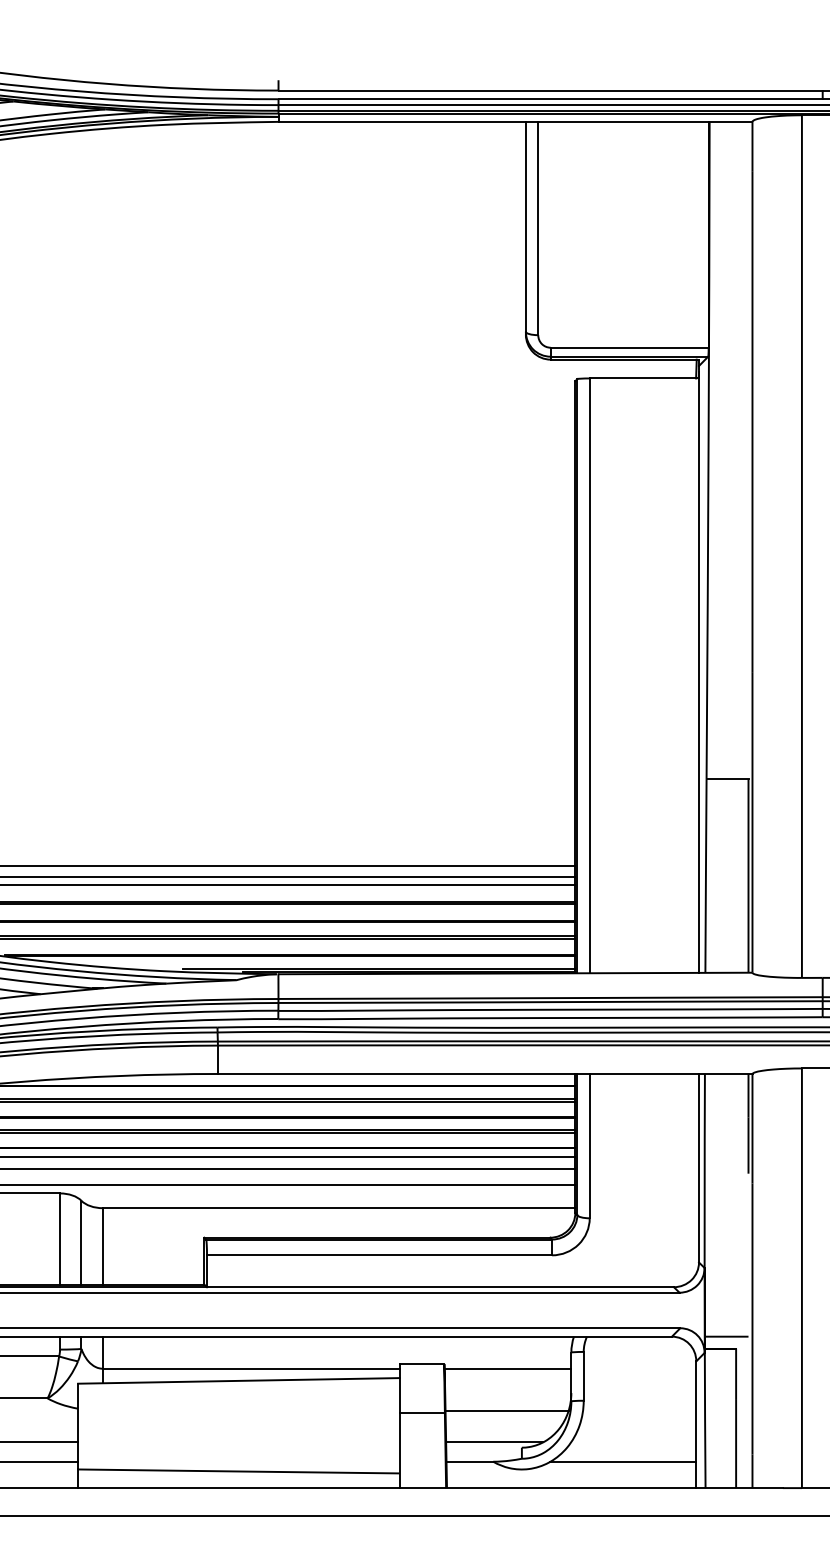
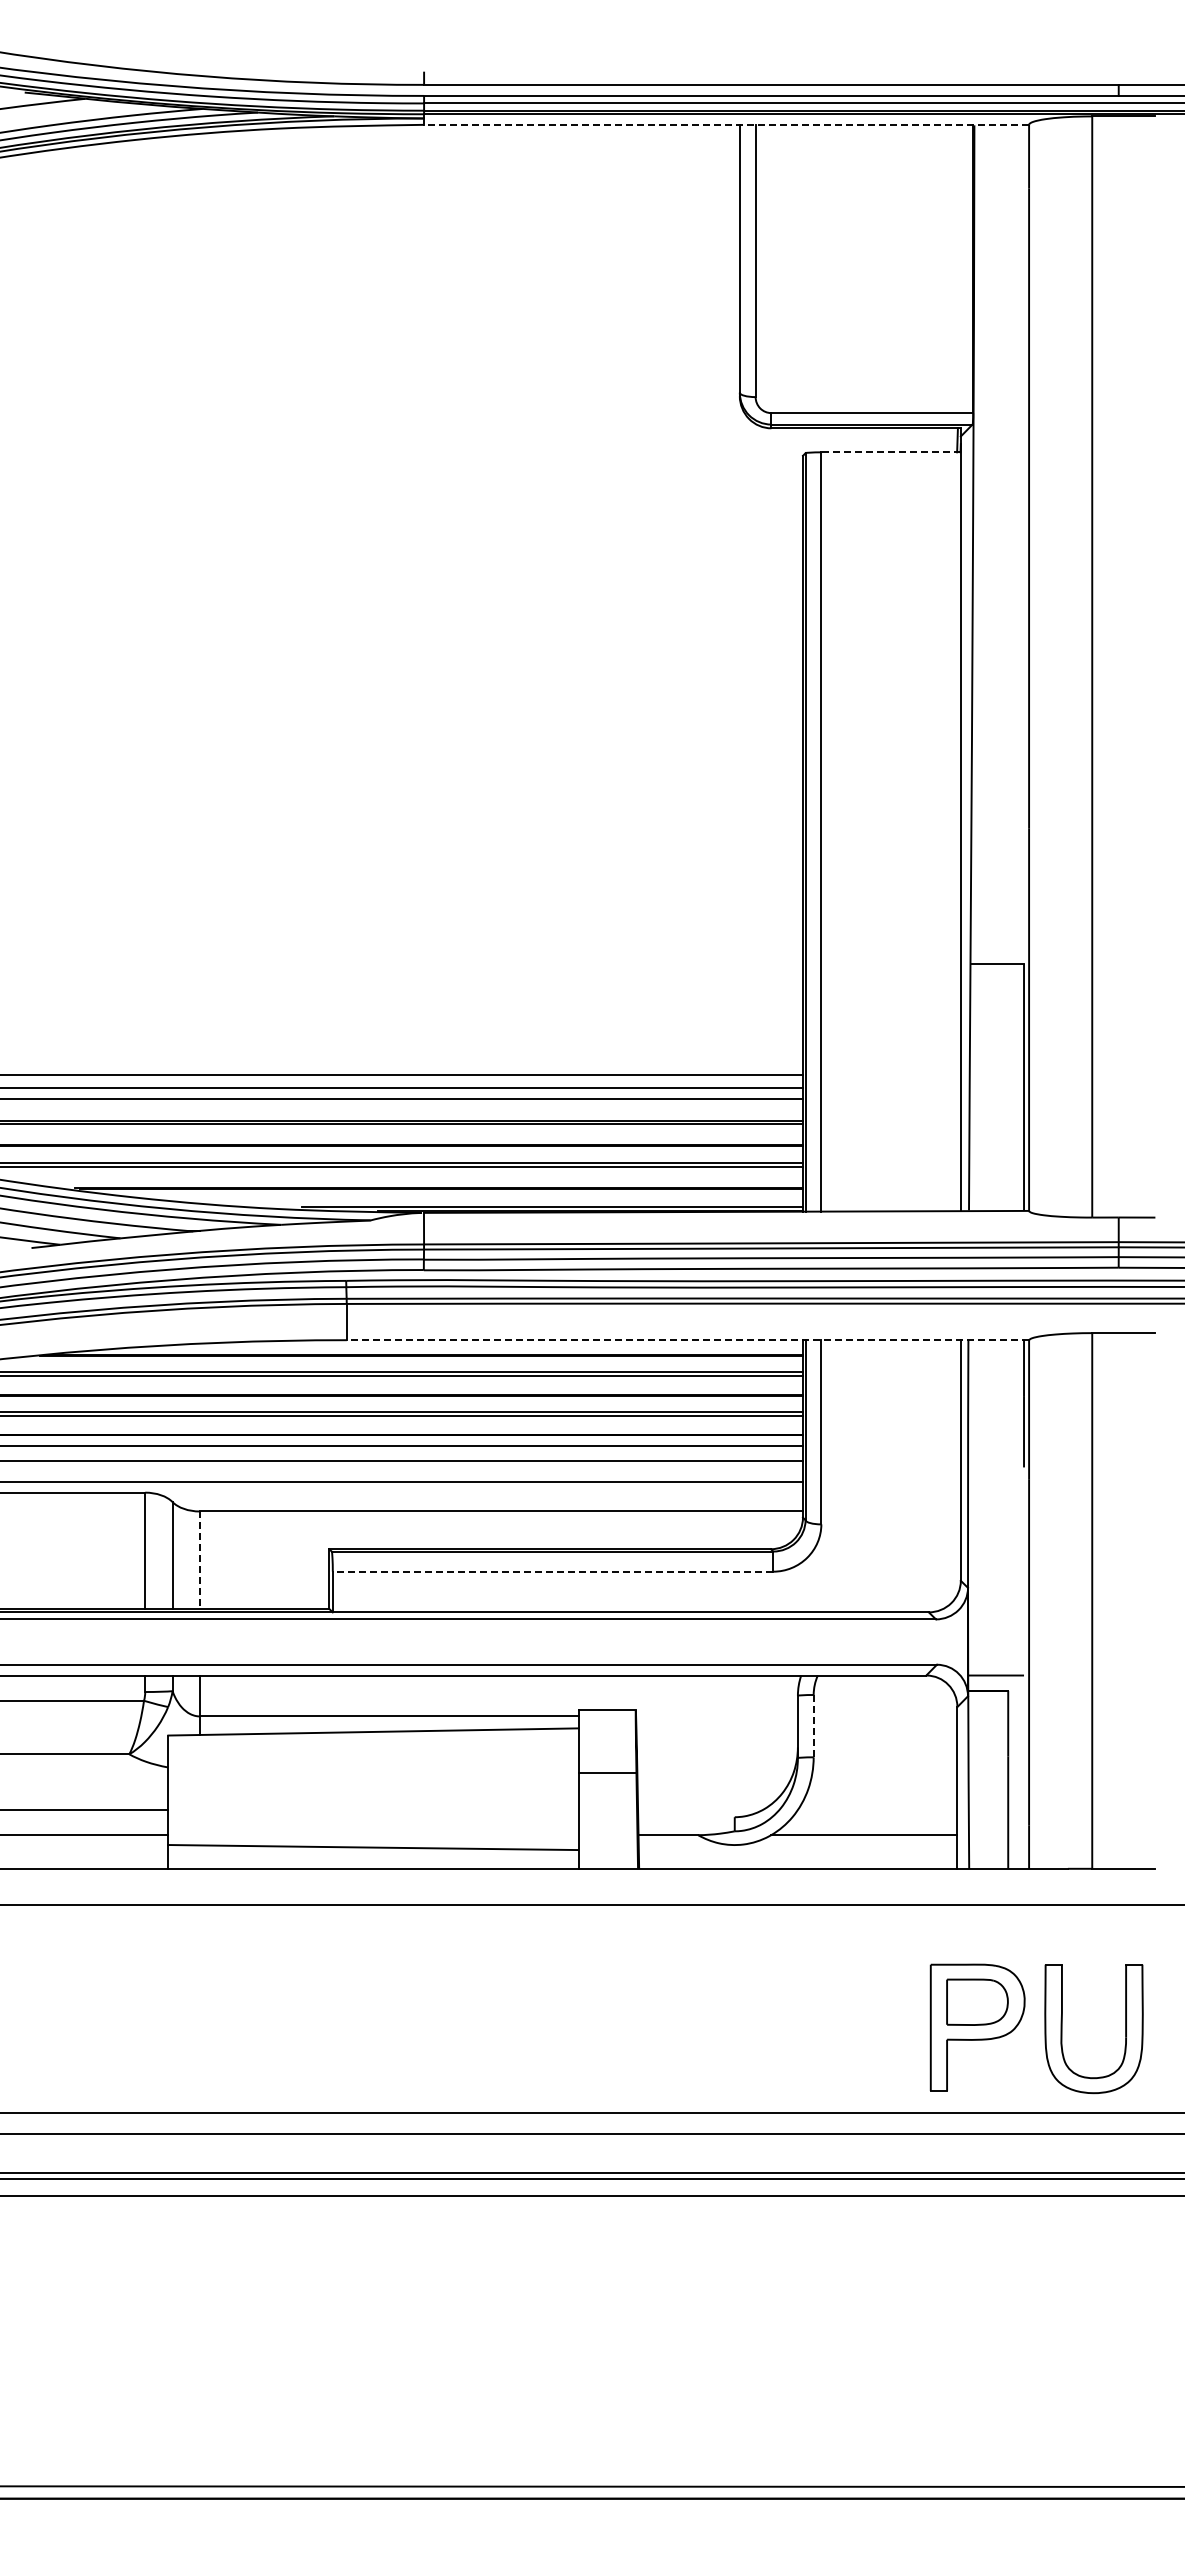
line: (515, 121) -> (726, 124), solid -> dashed
line: (643, 378) -> (890, 452), solid -> dashed
line: (484, 1074) -> (687, 1340), solid -> dashed
line: (102, 1246) -> (199, 1560), solid -> dashed
line: (379, 1255) -> (552, 1571), solid -> dashed
line: (507, 1368) -> (716, 1716), removed
line: (583, 1376) -> (813, 1726), solid -> dashed
line: (506, 1411) -> (715, 1770), removed
line: (494, 1441) -> (699, 1809), removed

